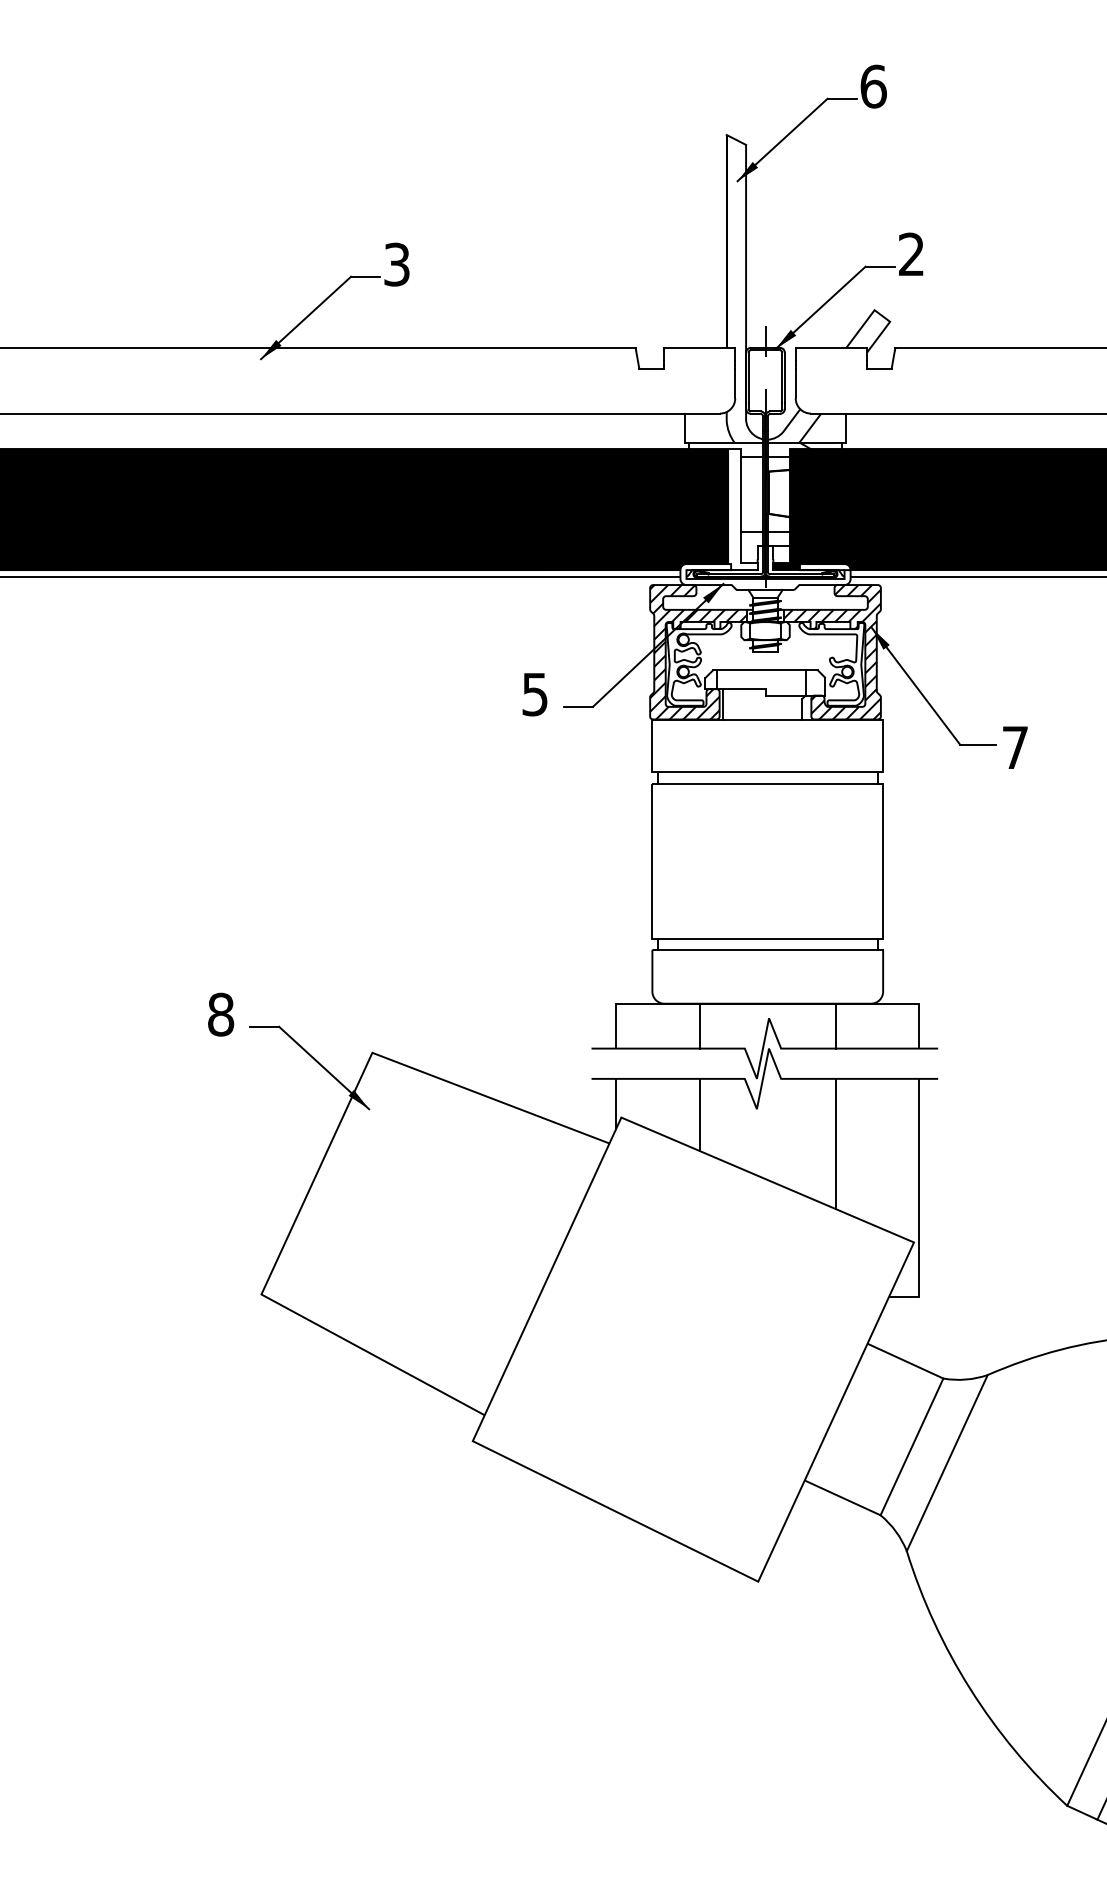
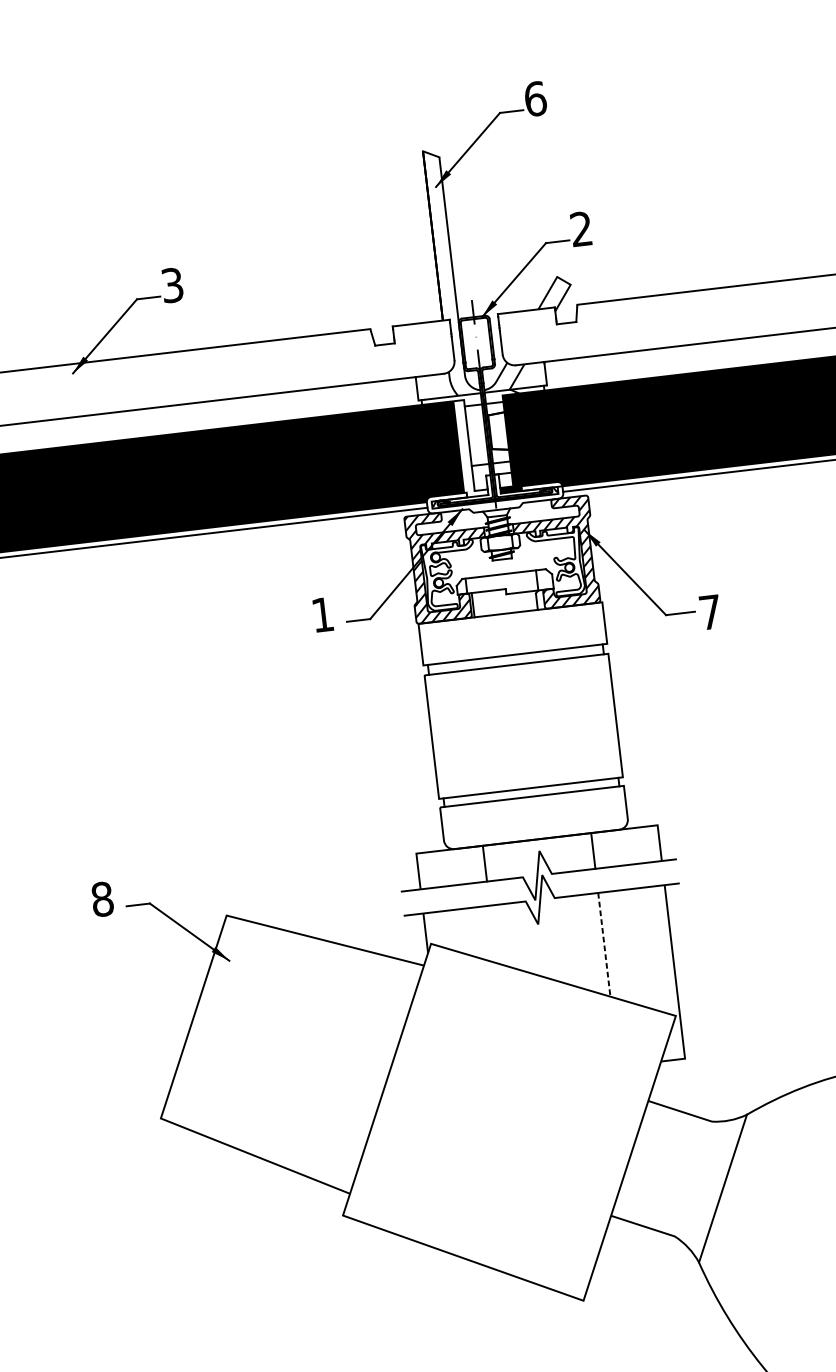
text: (534, 694) -> (322, 614), 5 -> 1
line: (699, 1114) -> (493, 934), removed
line: (835, 1144) -> (604, 945), solid -> dashed
line: (911, 1446) -> (692, 1178), removed

